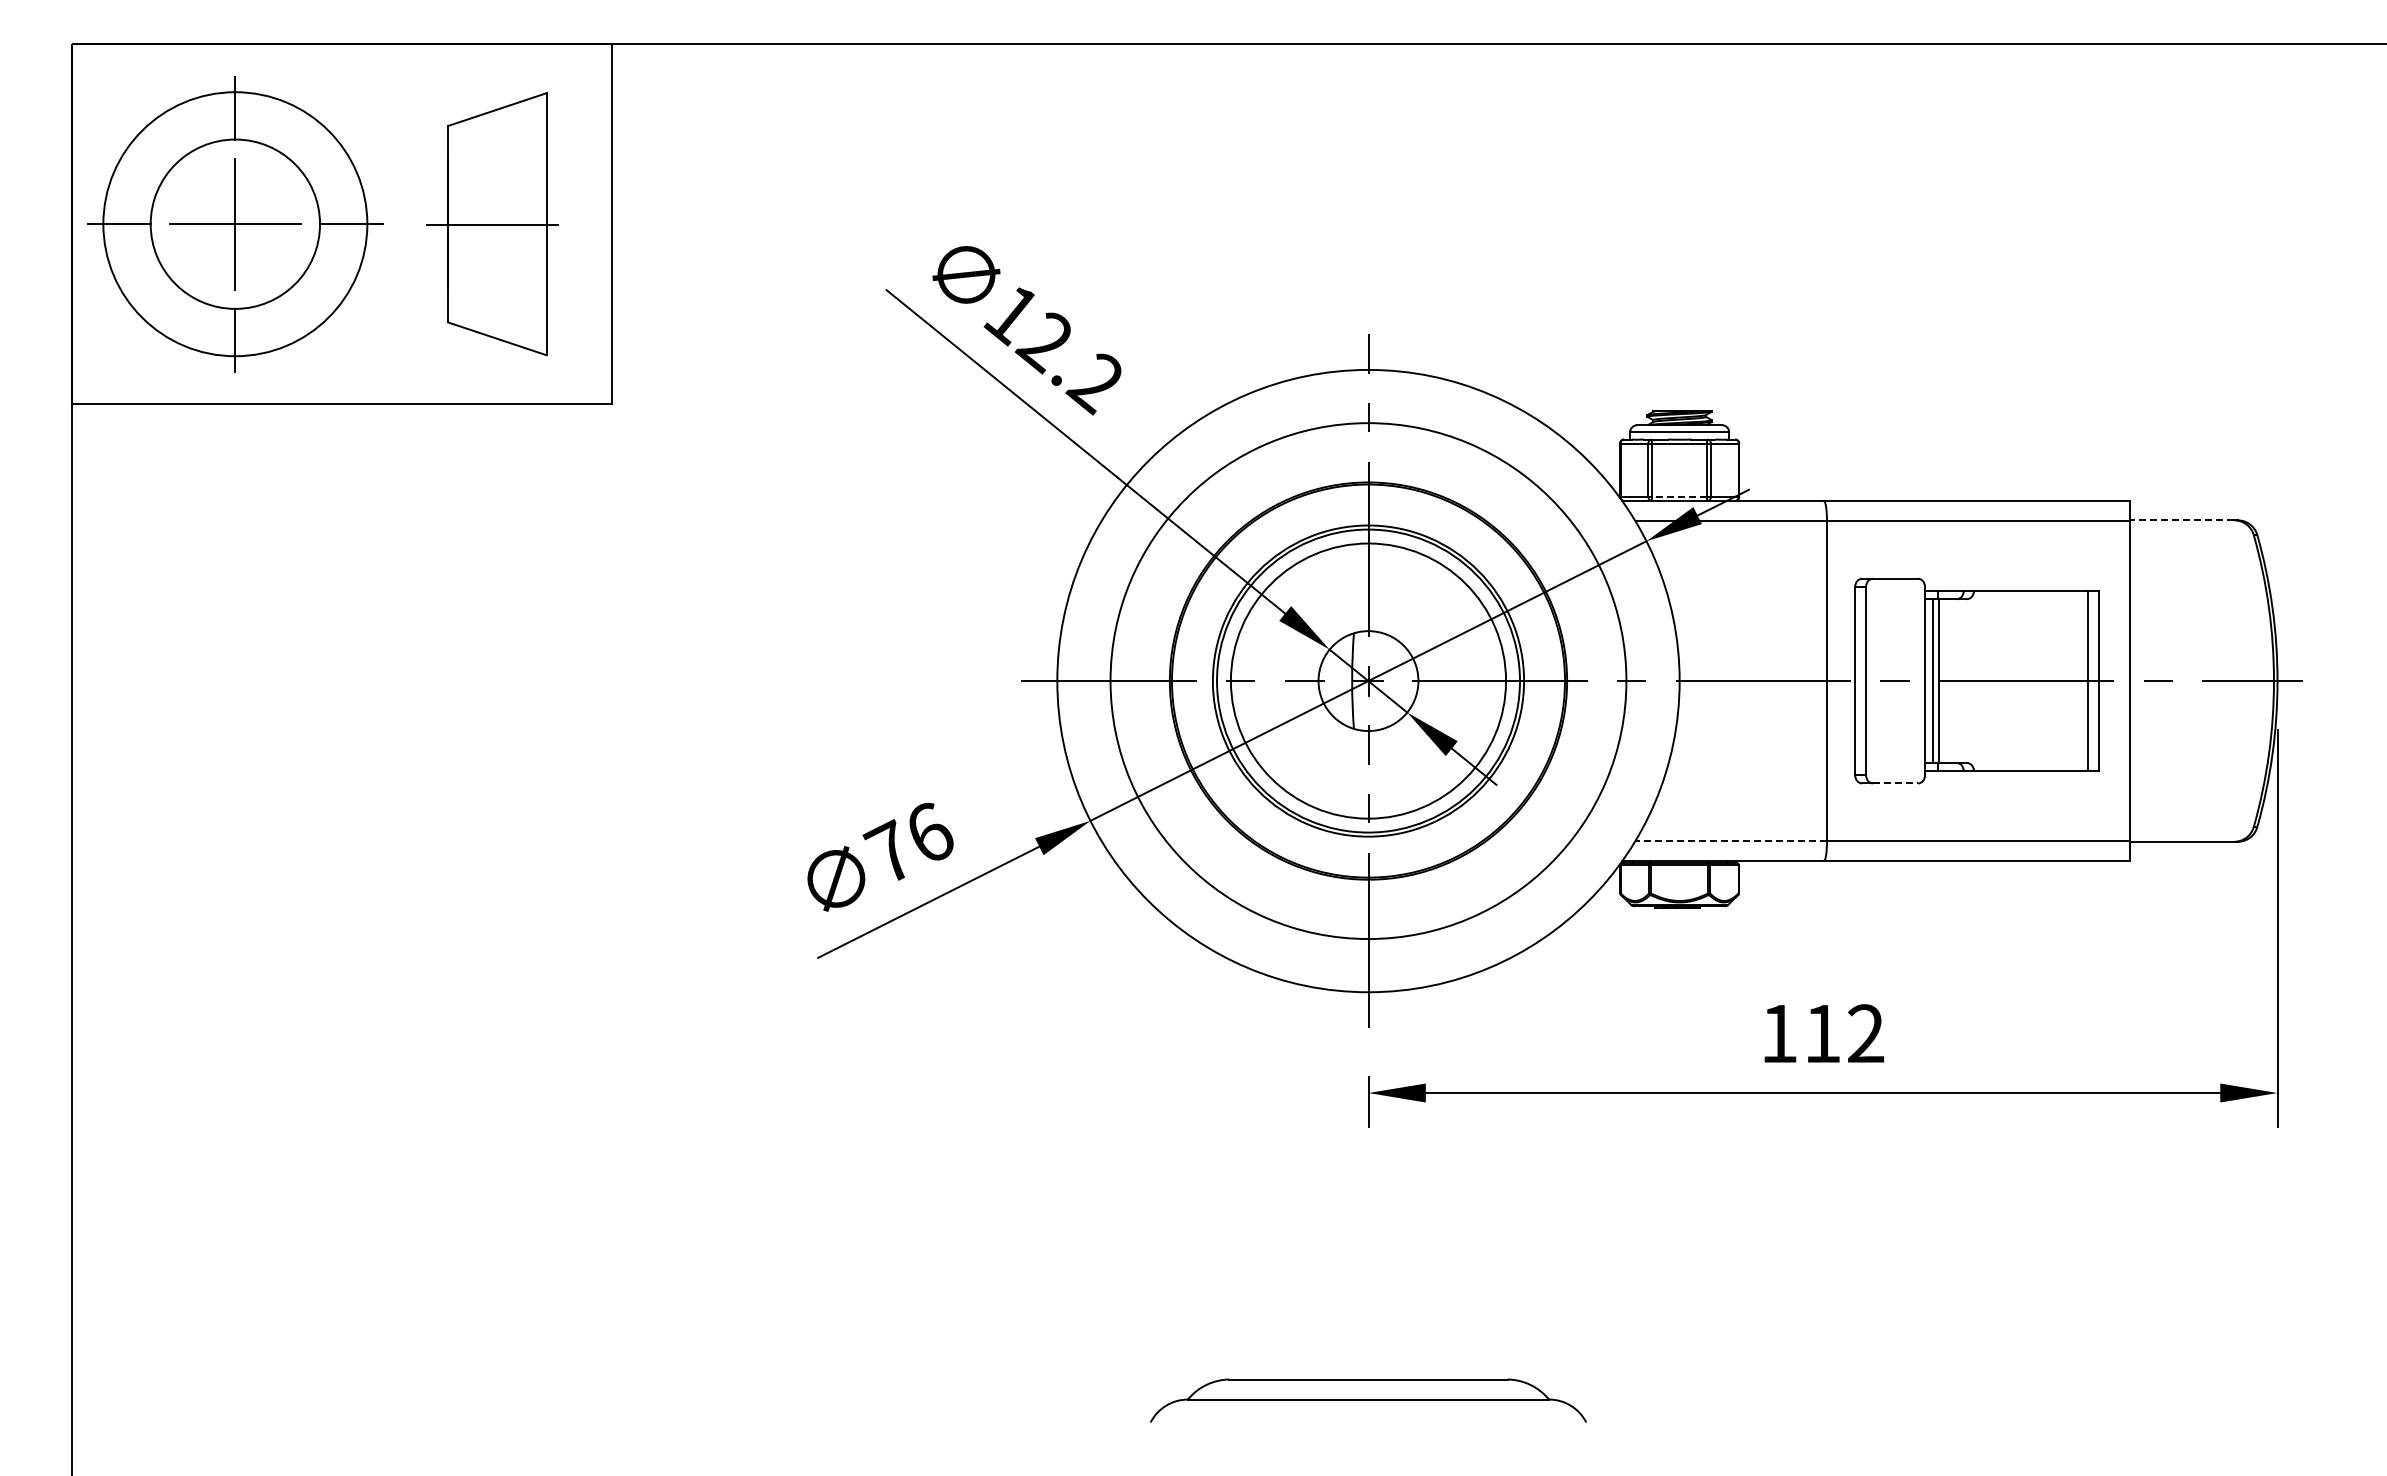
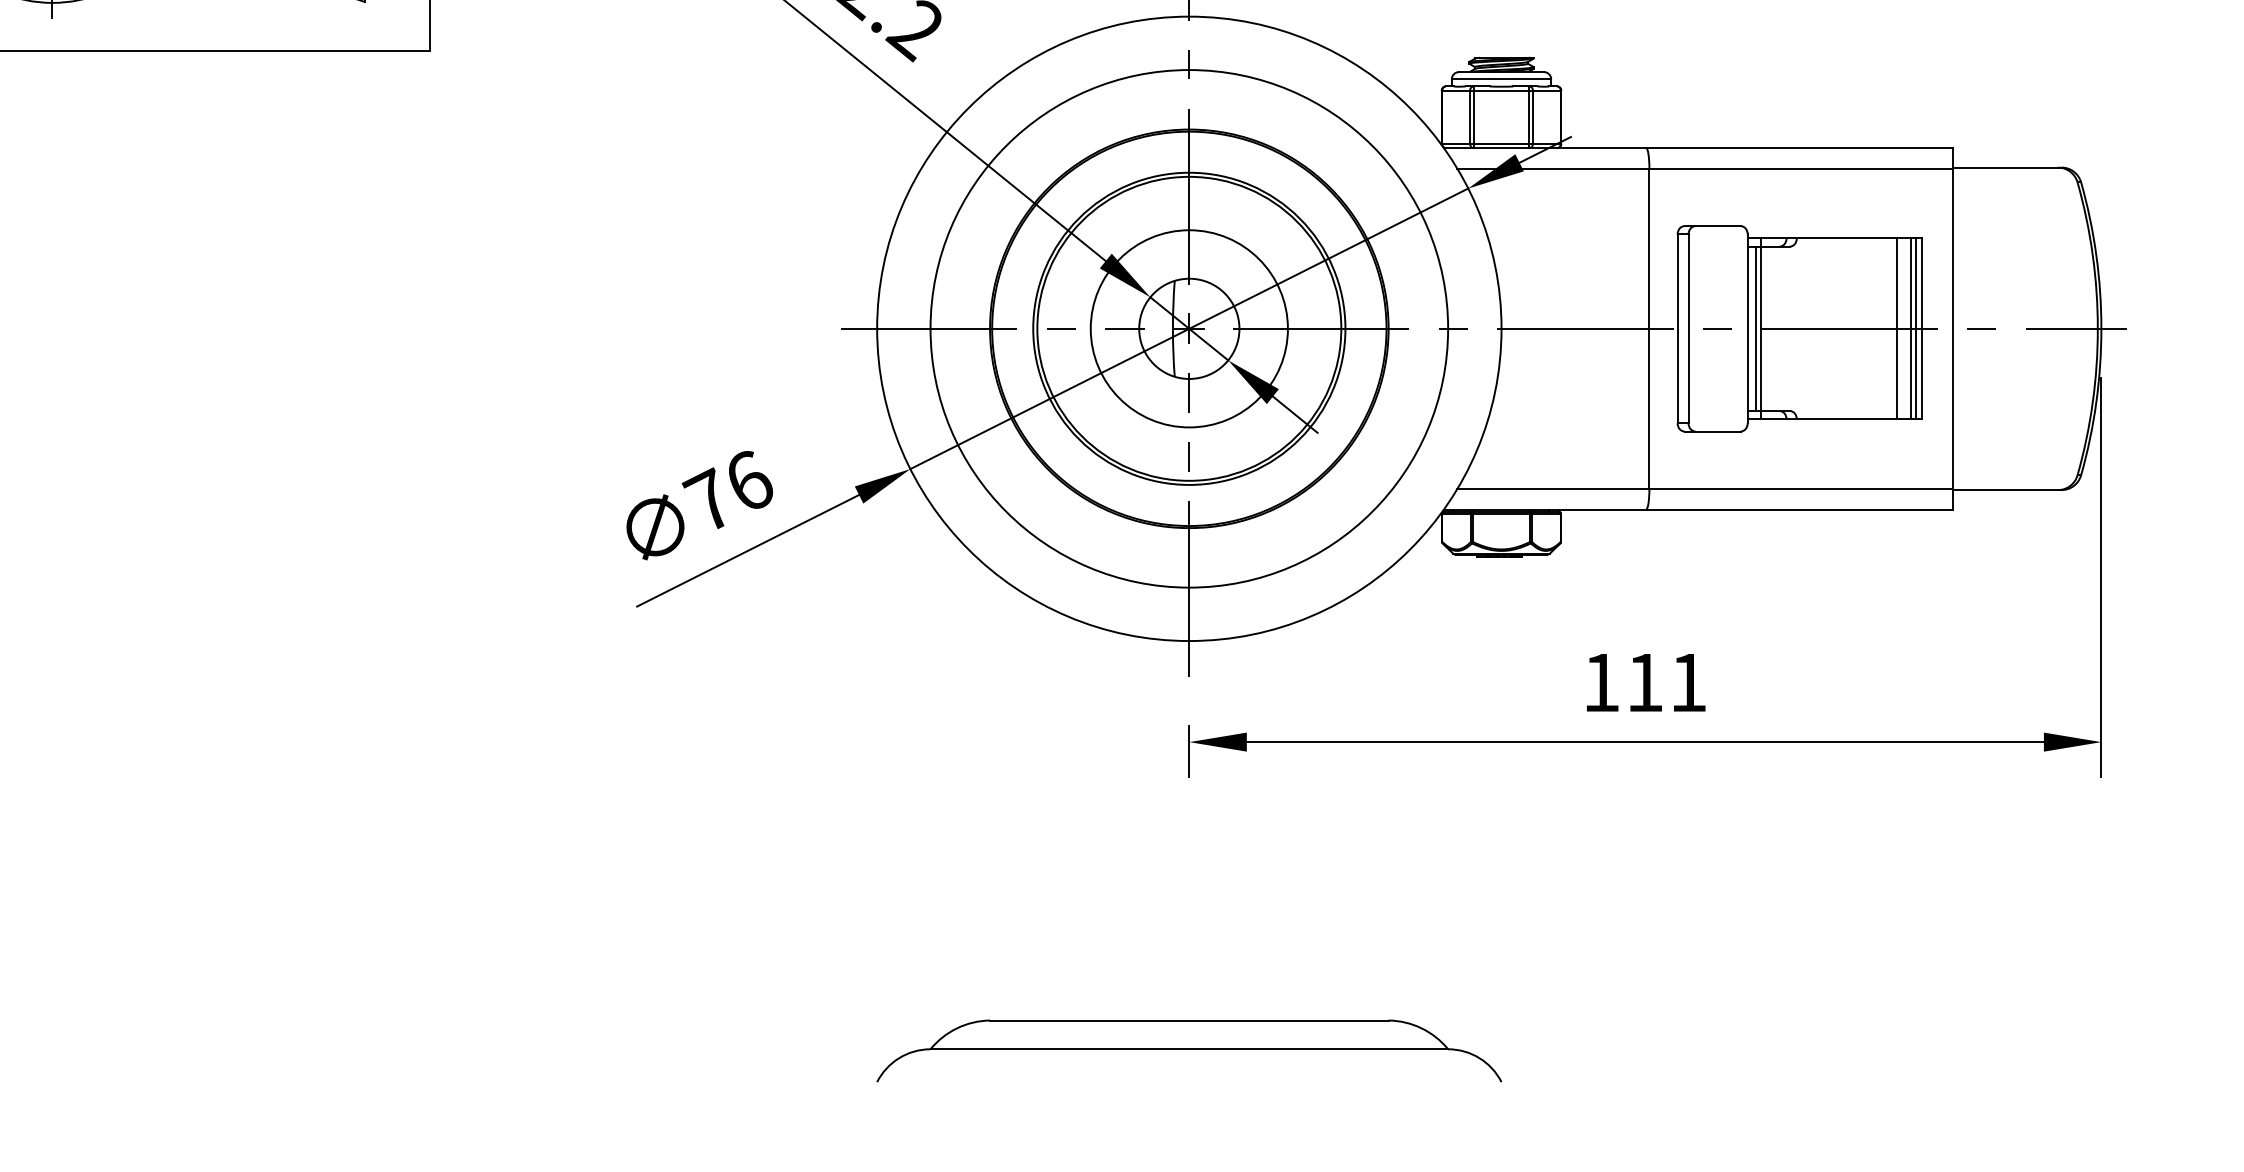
line: (1679, 496) -> (1501, 143), dashed -> solid
line: (2181, 520) -> (2005, 167), dashed -> solid
circle: (1368, 680) -> (1189, 328), size x0.71
line: (2074, 681) -> (1897, 329), added
line: (2092, 681) -> (1915, 329), added
line: (1895, 783) -> (1718, 431), dashed -> solid
line: (1731, 840) -> (1553, 488), dashed -> solid
text: (1866, 1033) -> (1688, 682), 112 -> 111
part: (1368, 1400) -> (1189, 1050), size x1.43

